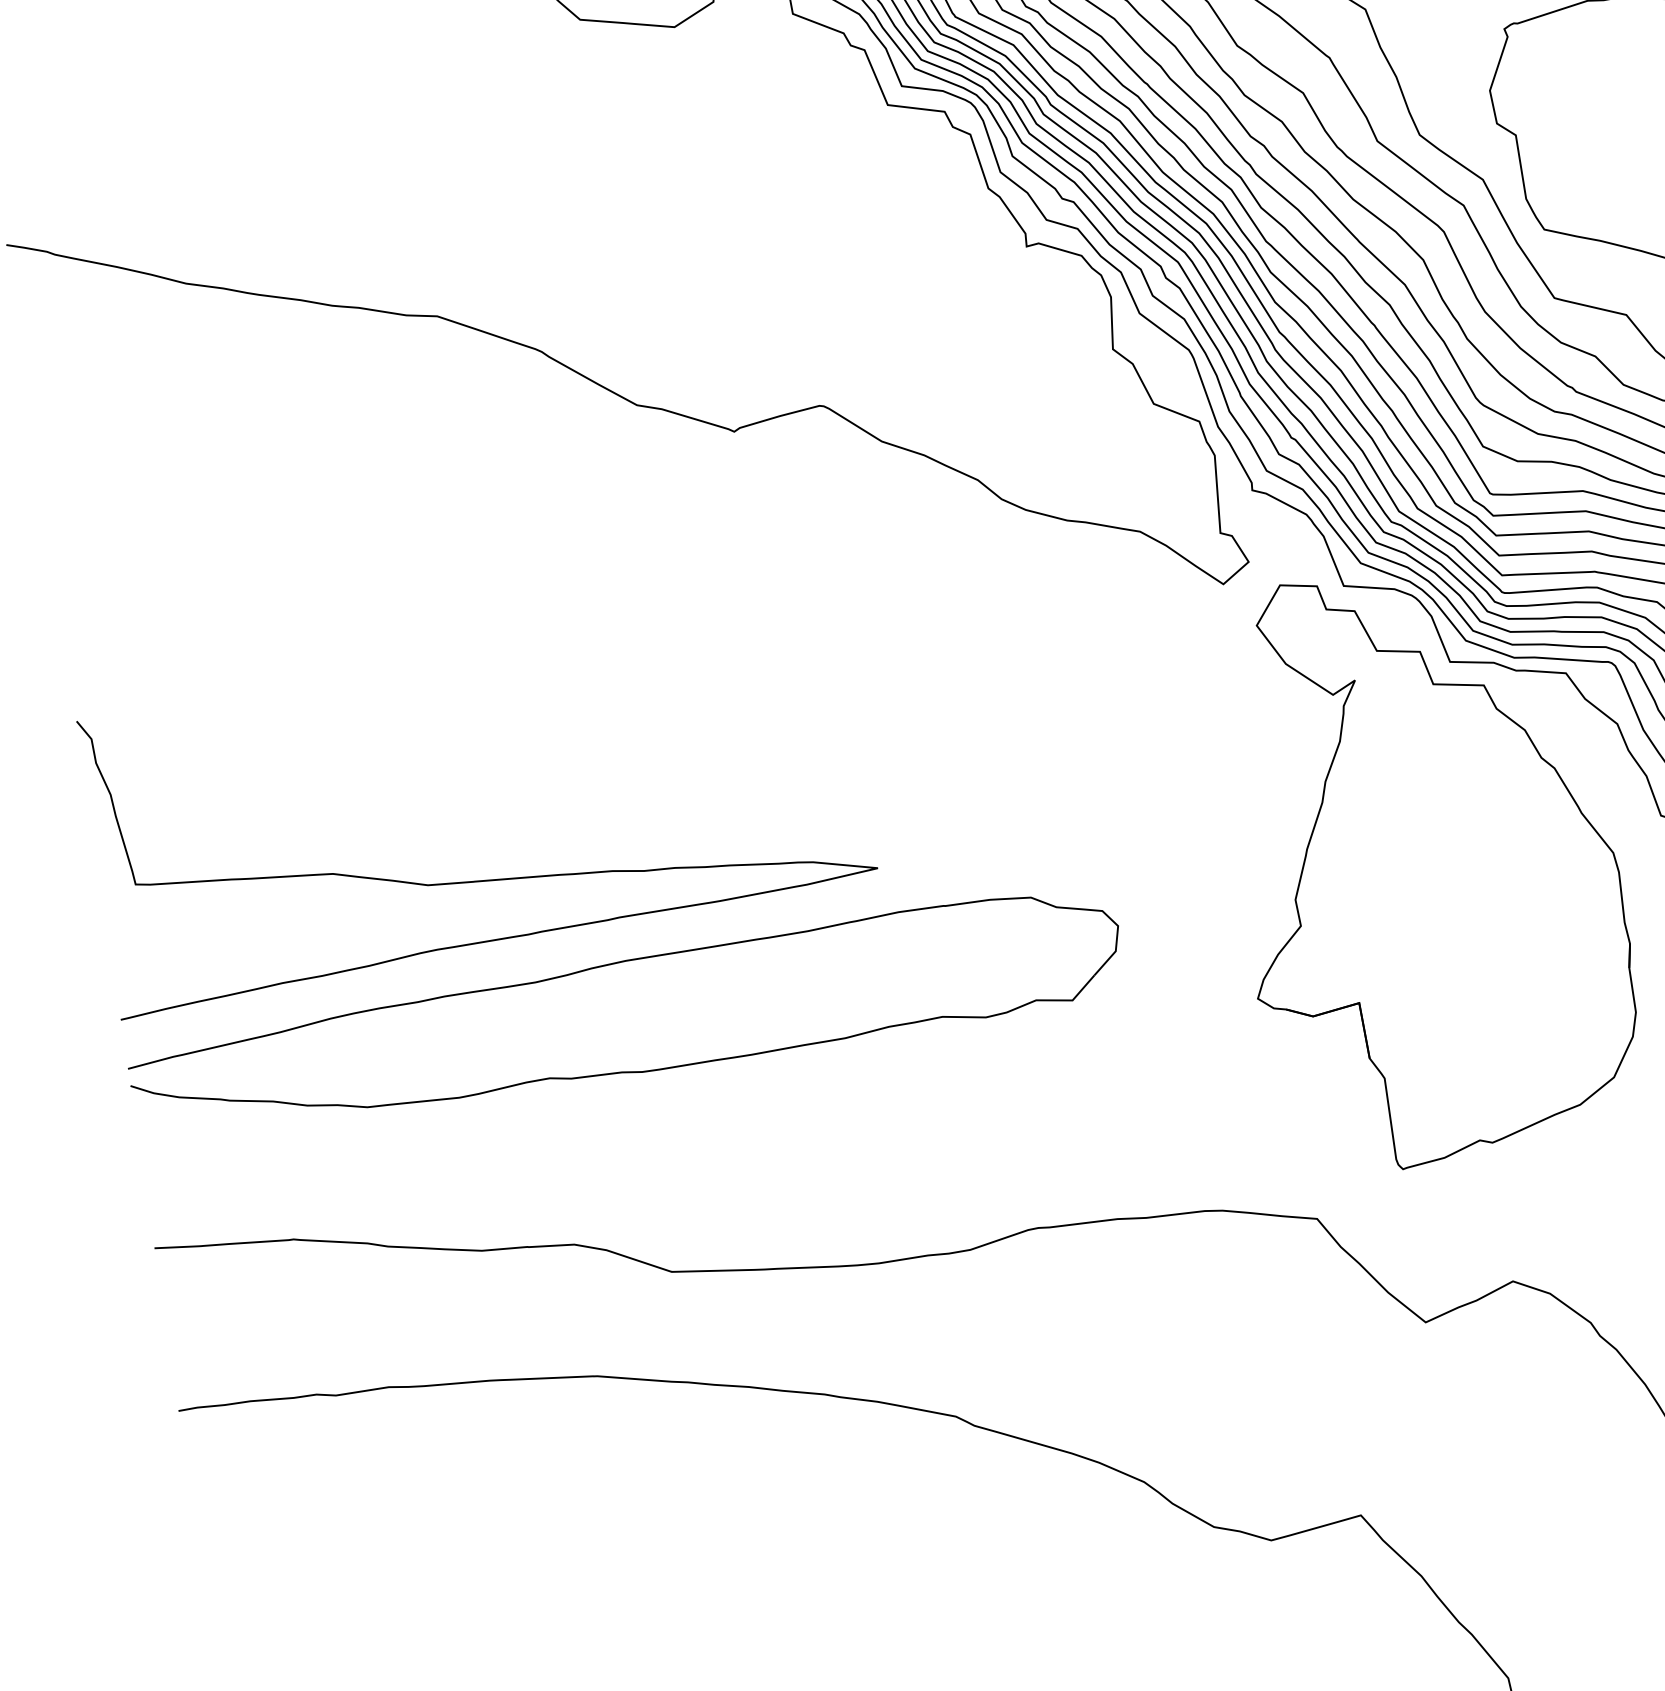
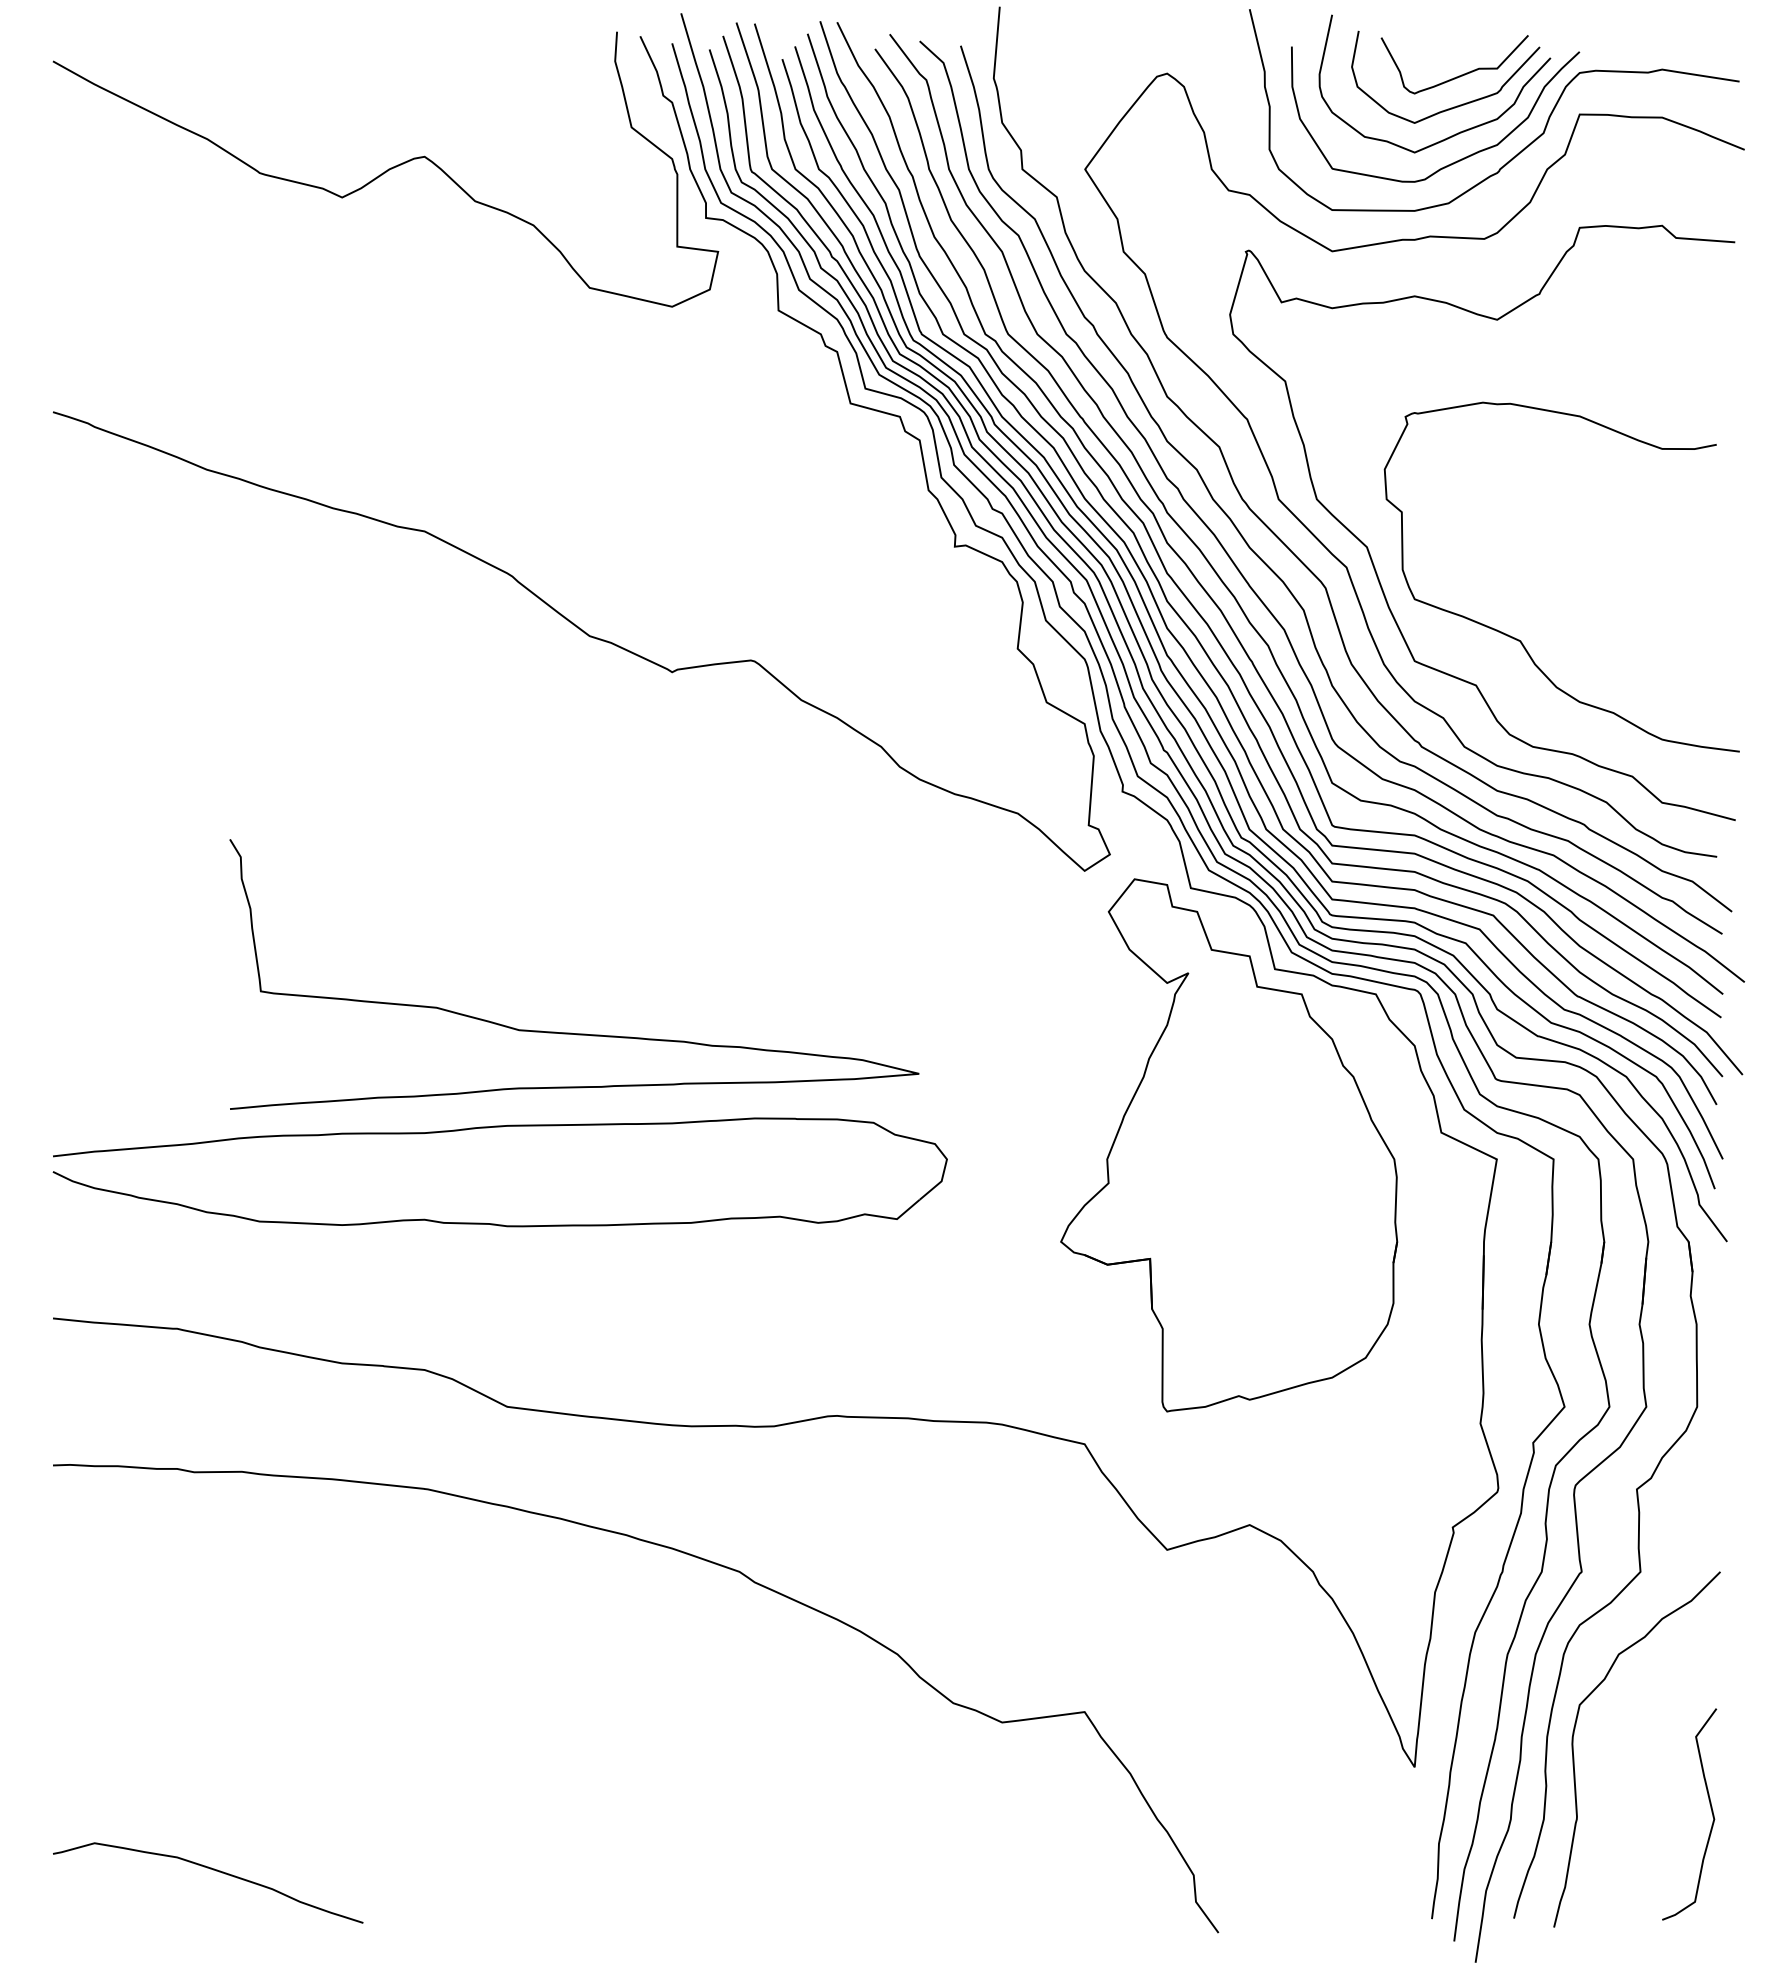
curve: (486, 879) -> (571, 1032), moved

